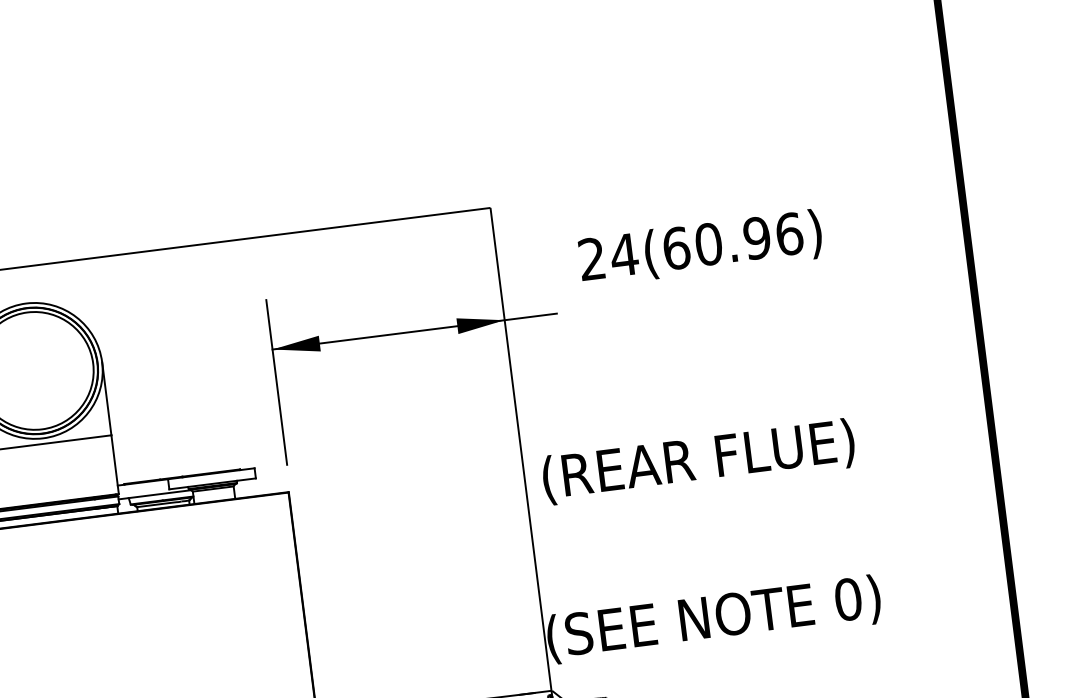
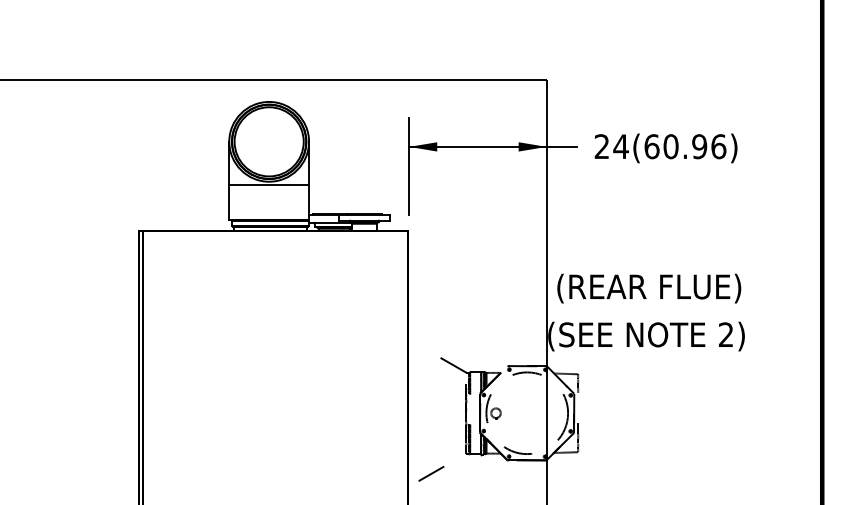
text: (699, 248) -> (665, 148), moved
text: (699, 461) -> (649, 288), moved
text: (847, 599) -> (725, 334), 0) -> 2)

